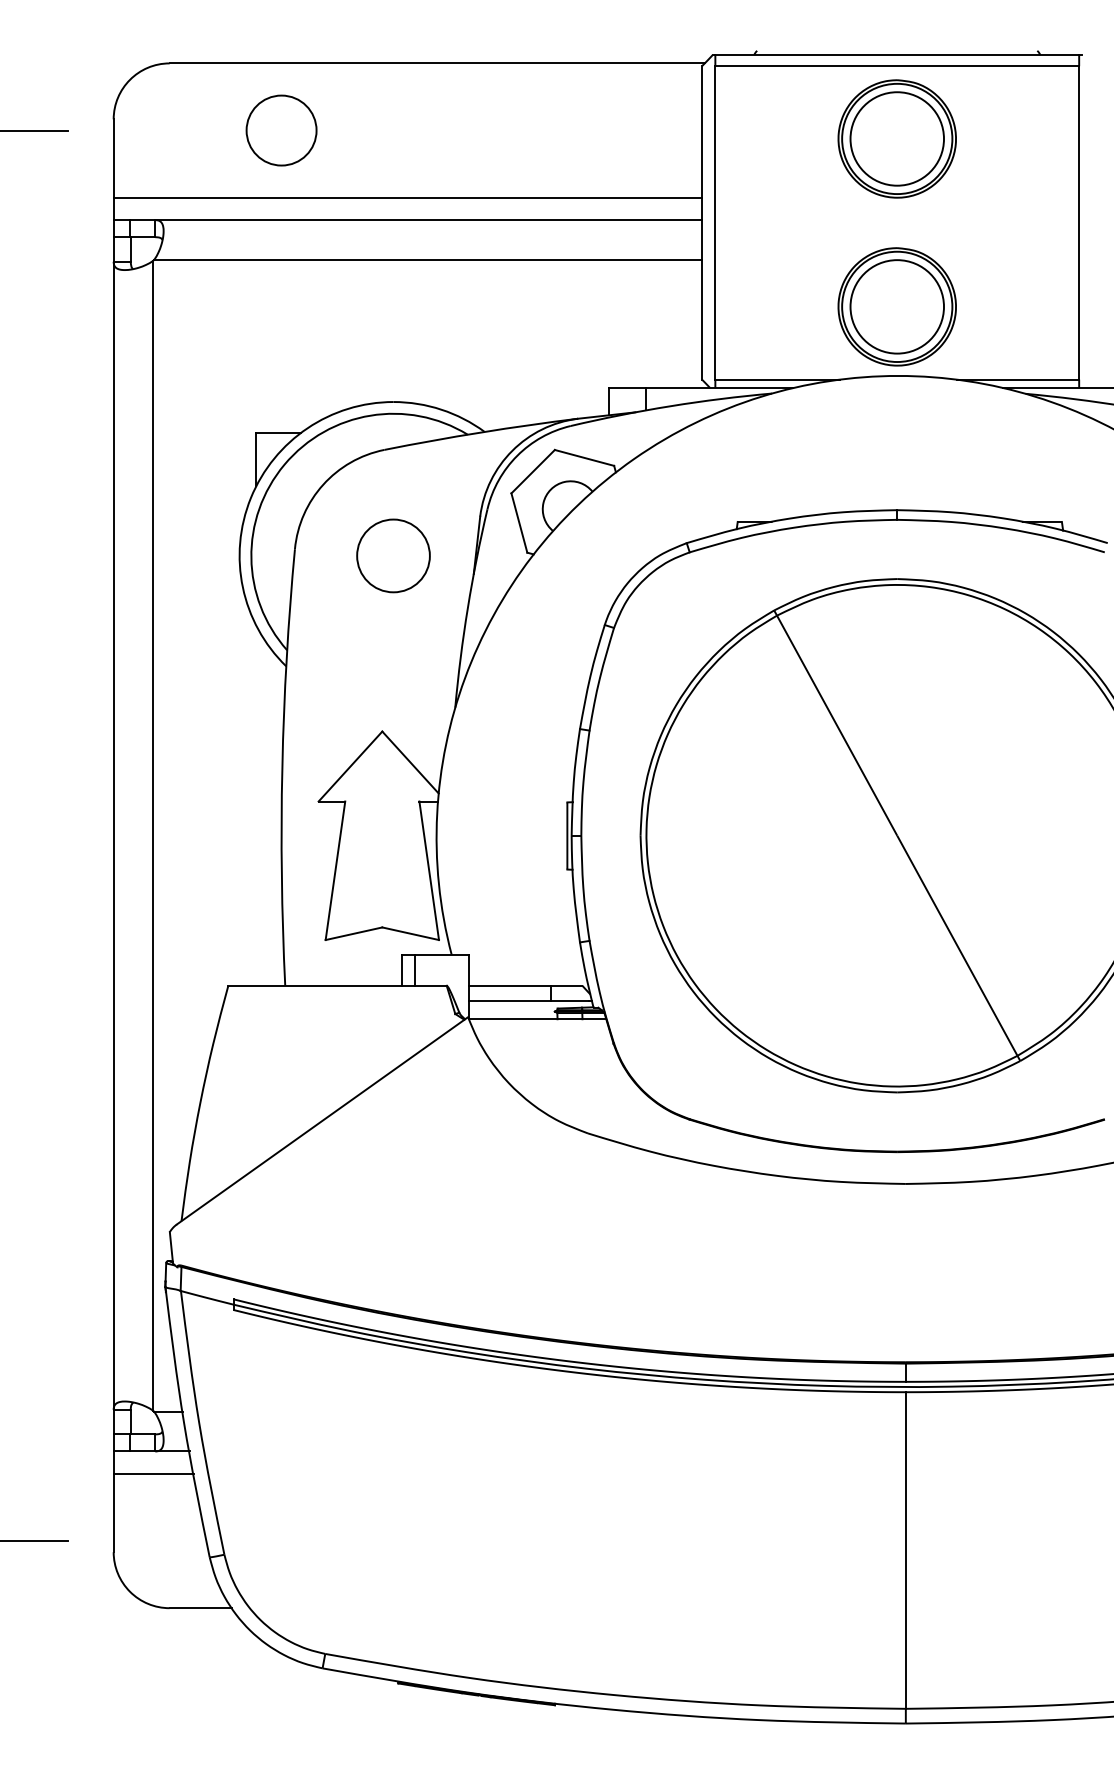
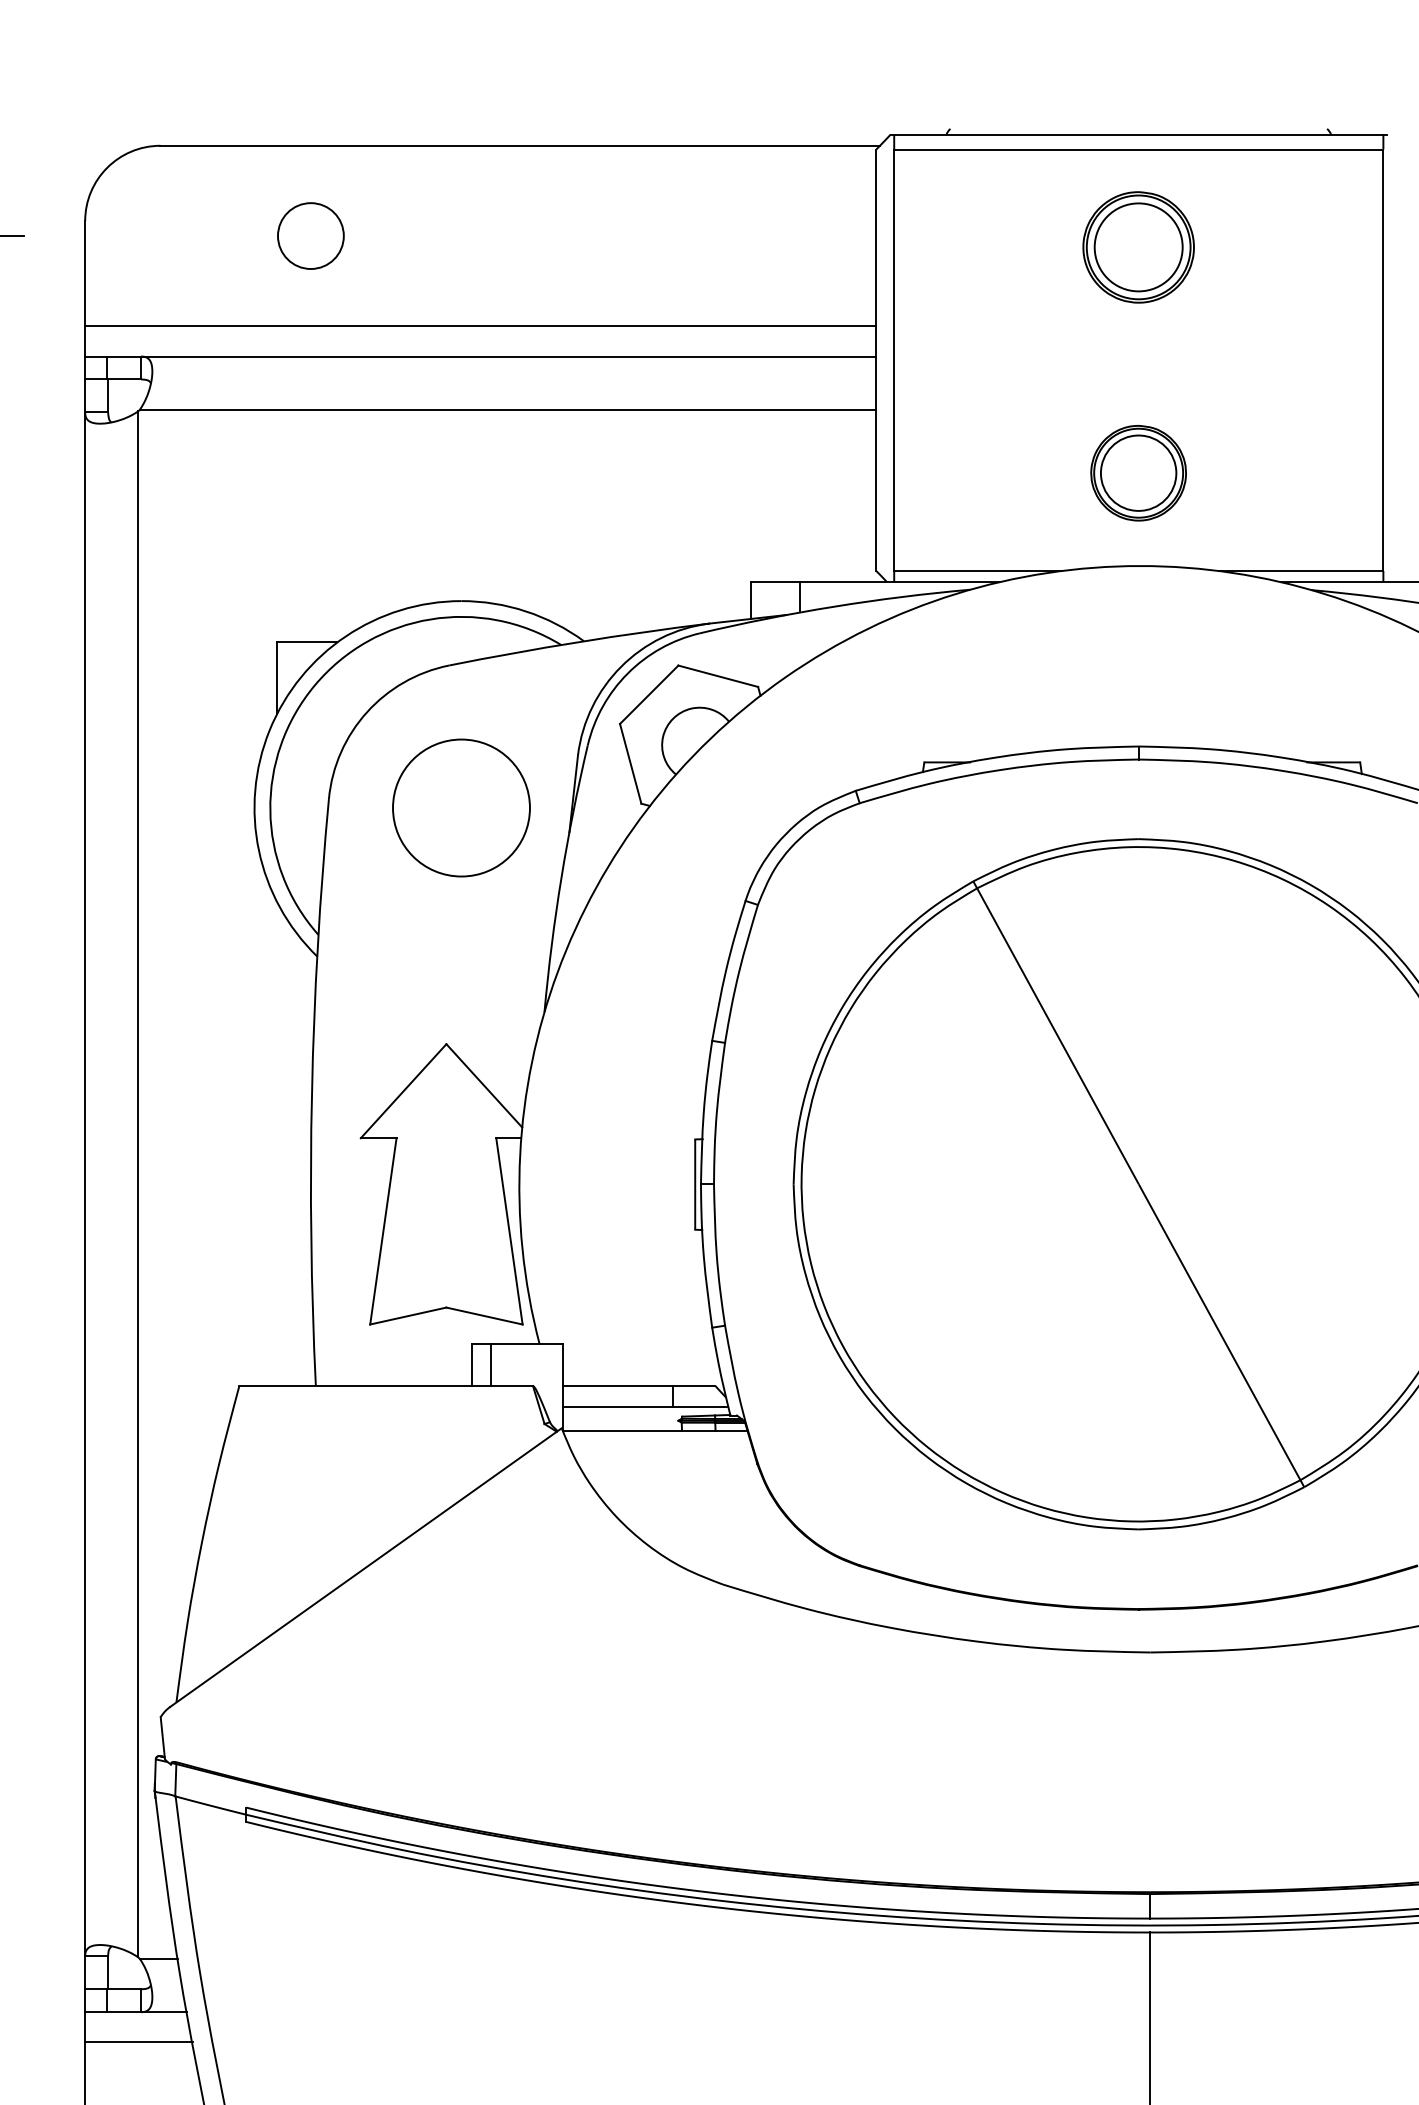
circle: (281, 130) -> (310, 236), size x0.7
part: (896, 138) -> (1137, 246), size x0.7
part: (896, 306) -> (1137, 472), size x0.6
circle: (393, 555) -> (461, 807), size x1.4

